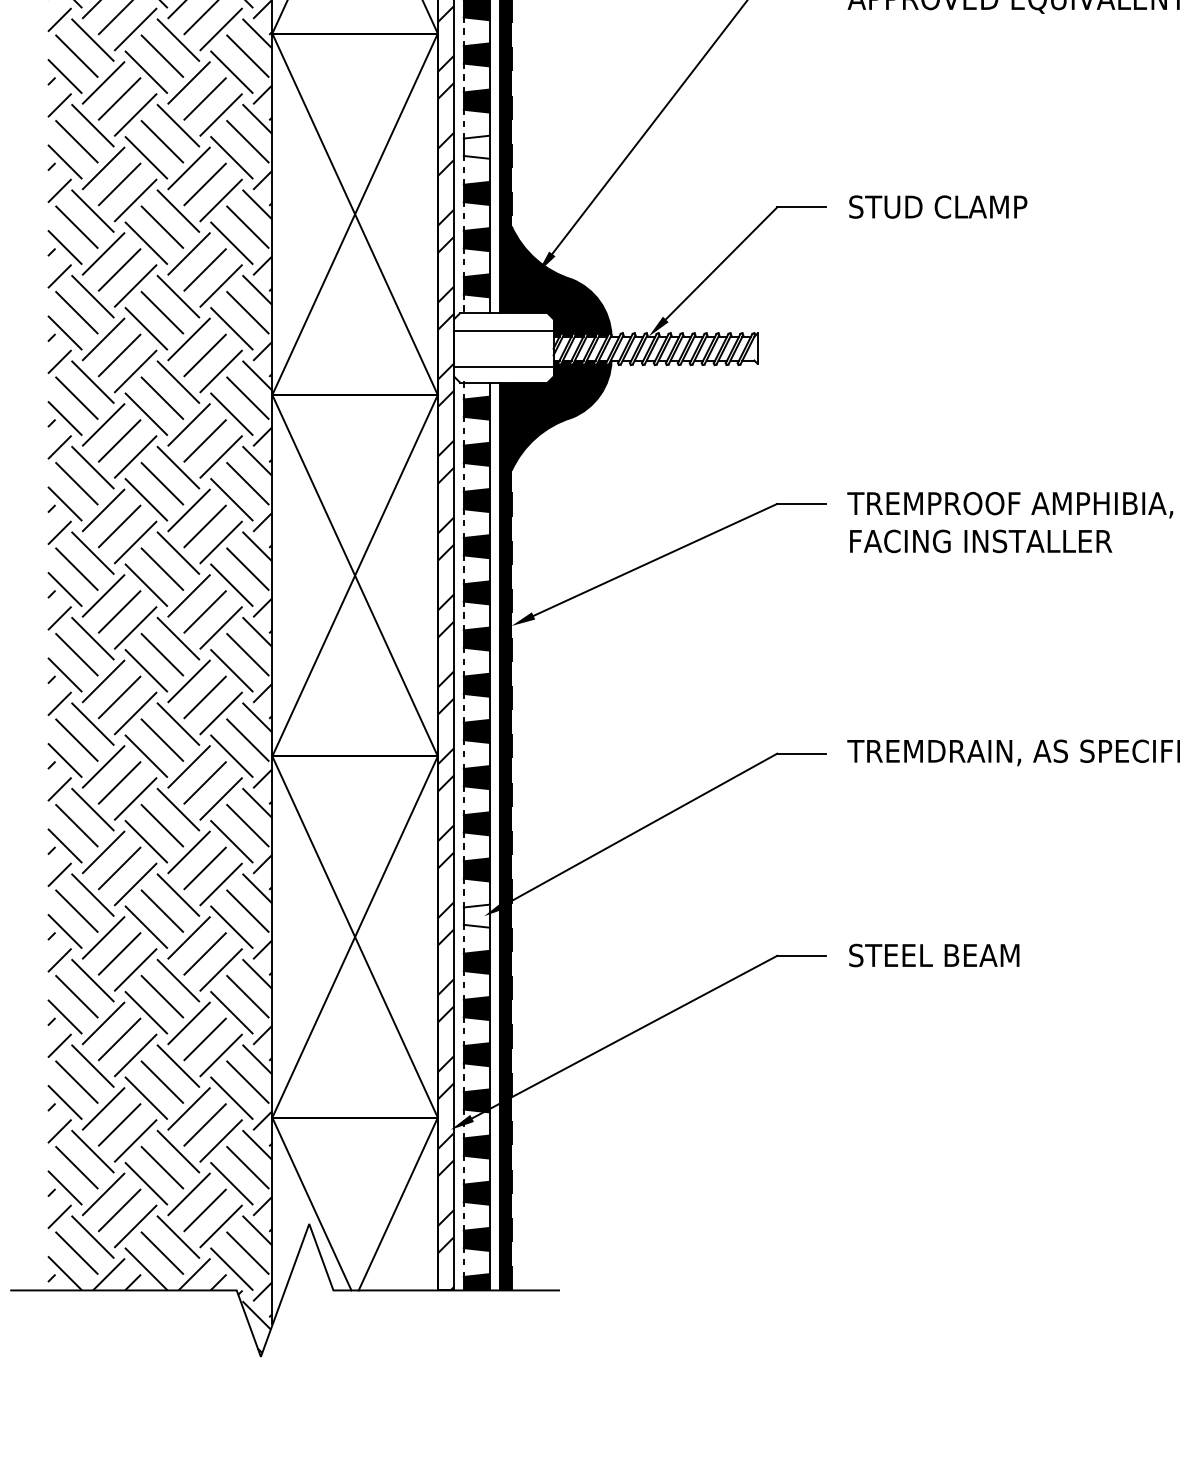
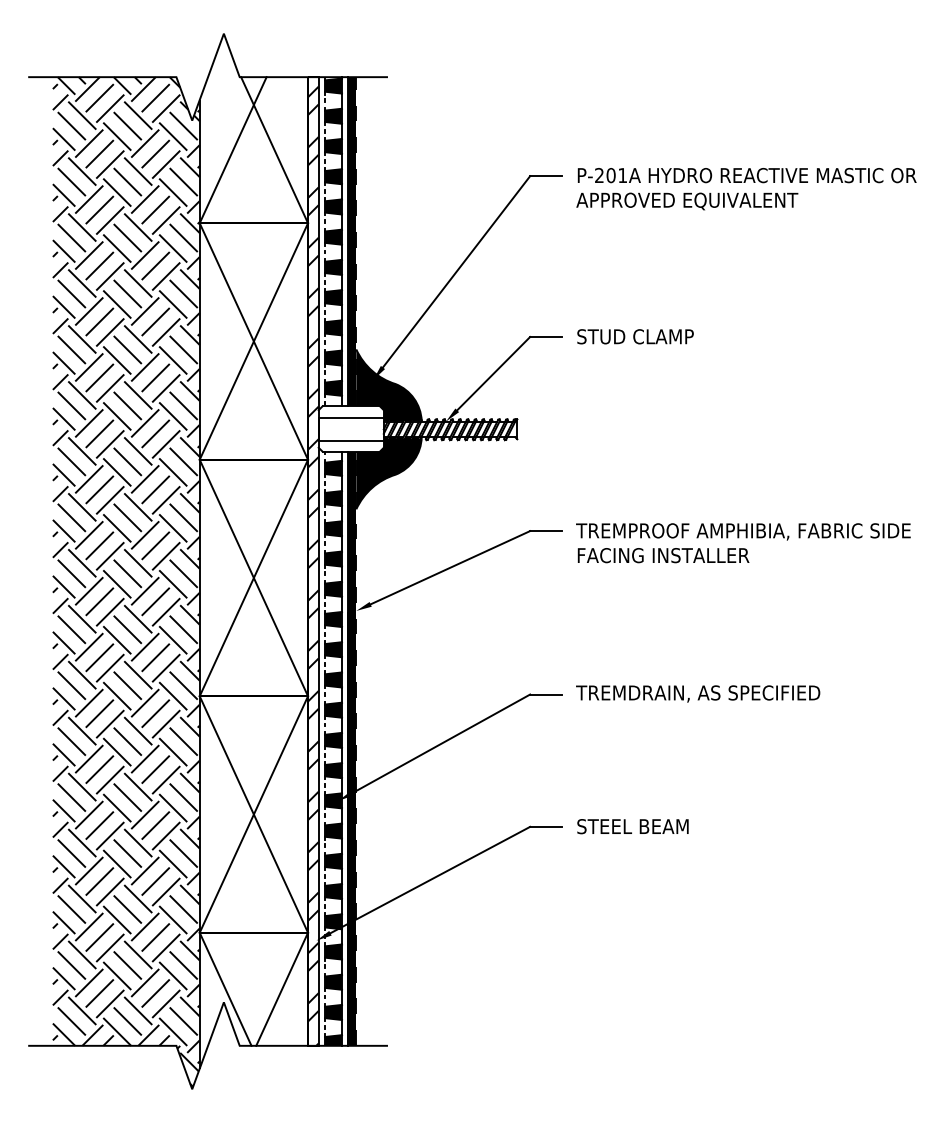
fill: (476, 147) -> (333, 297), added
fill: (476, 915) -> (333, 800), added

